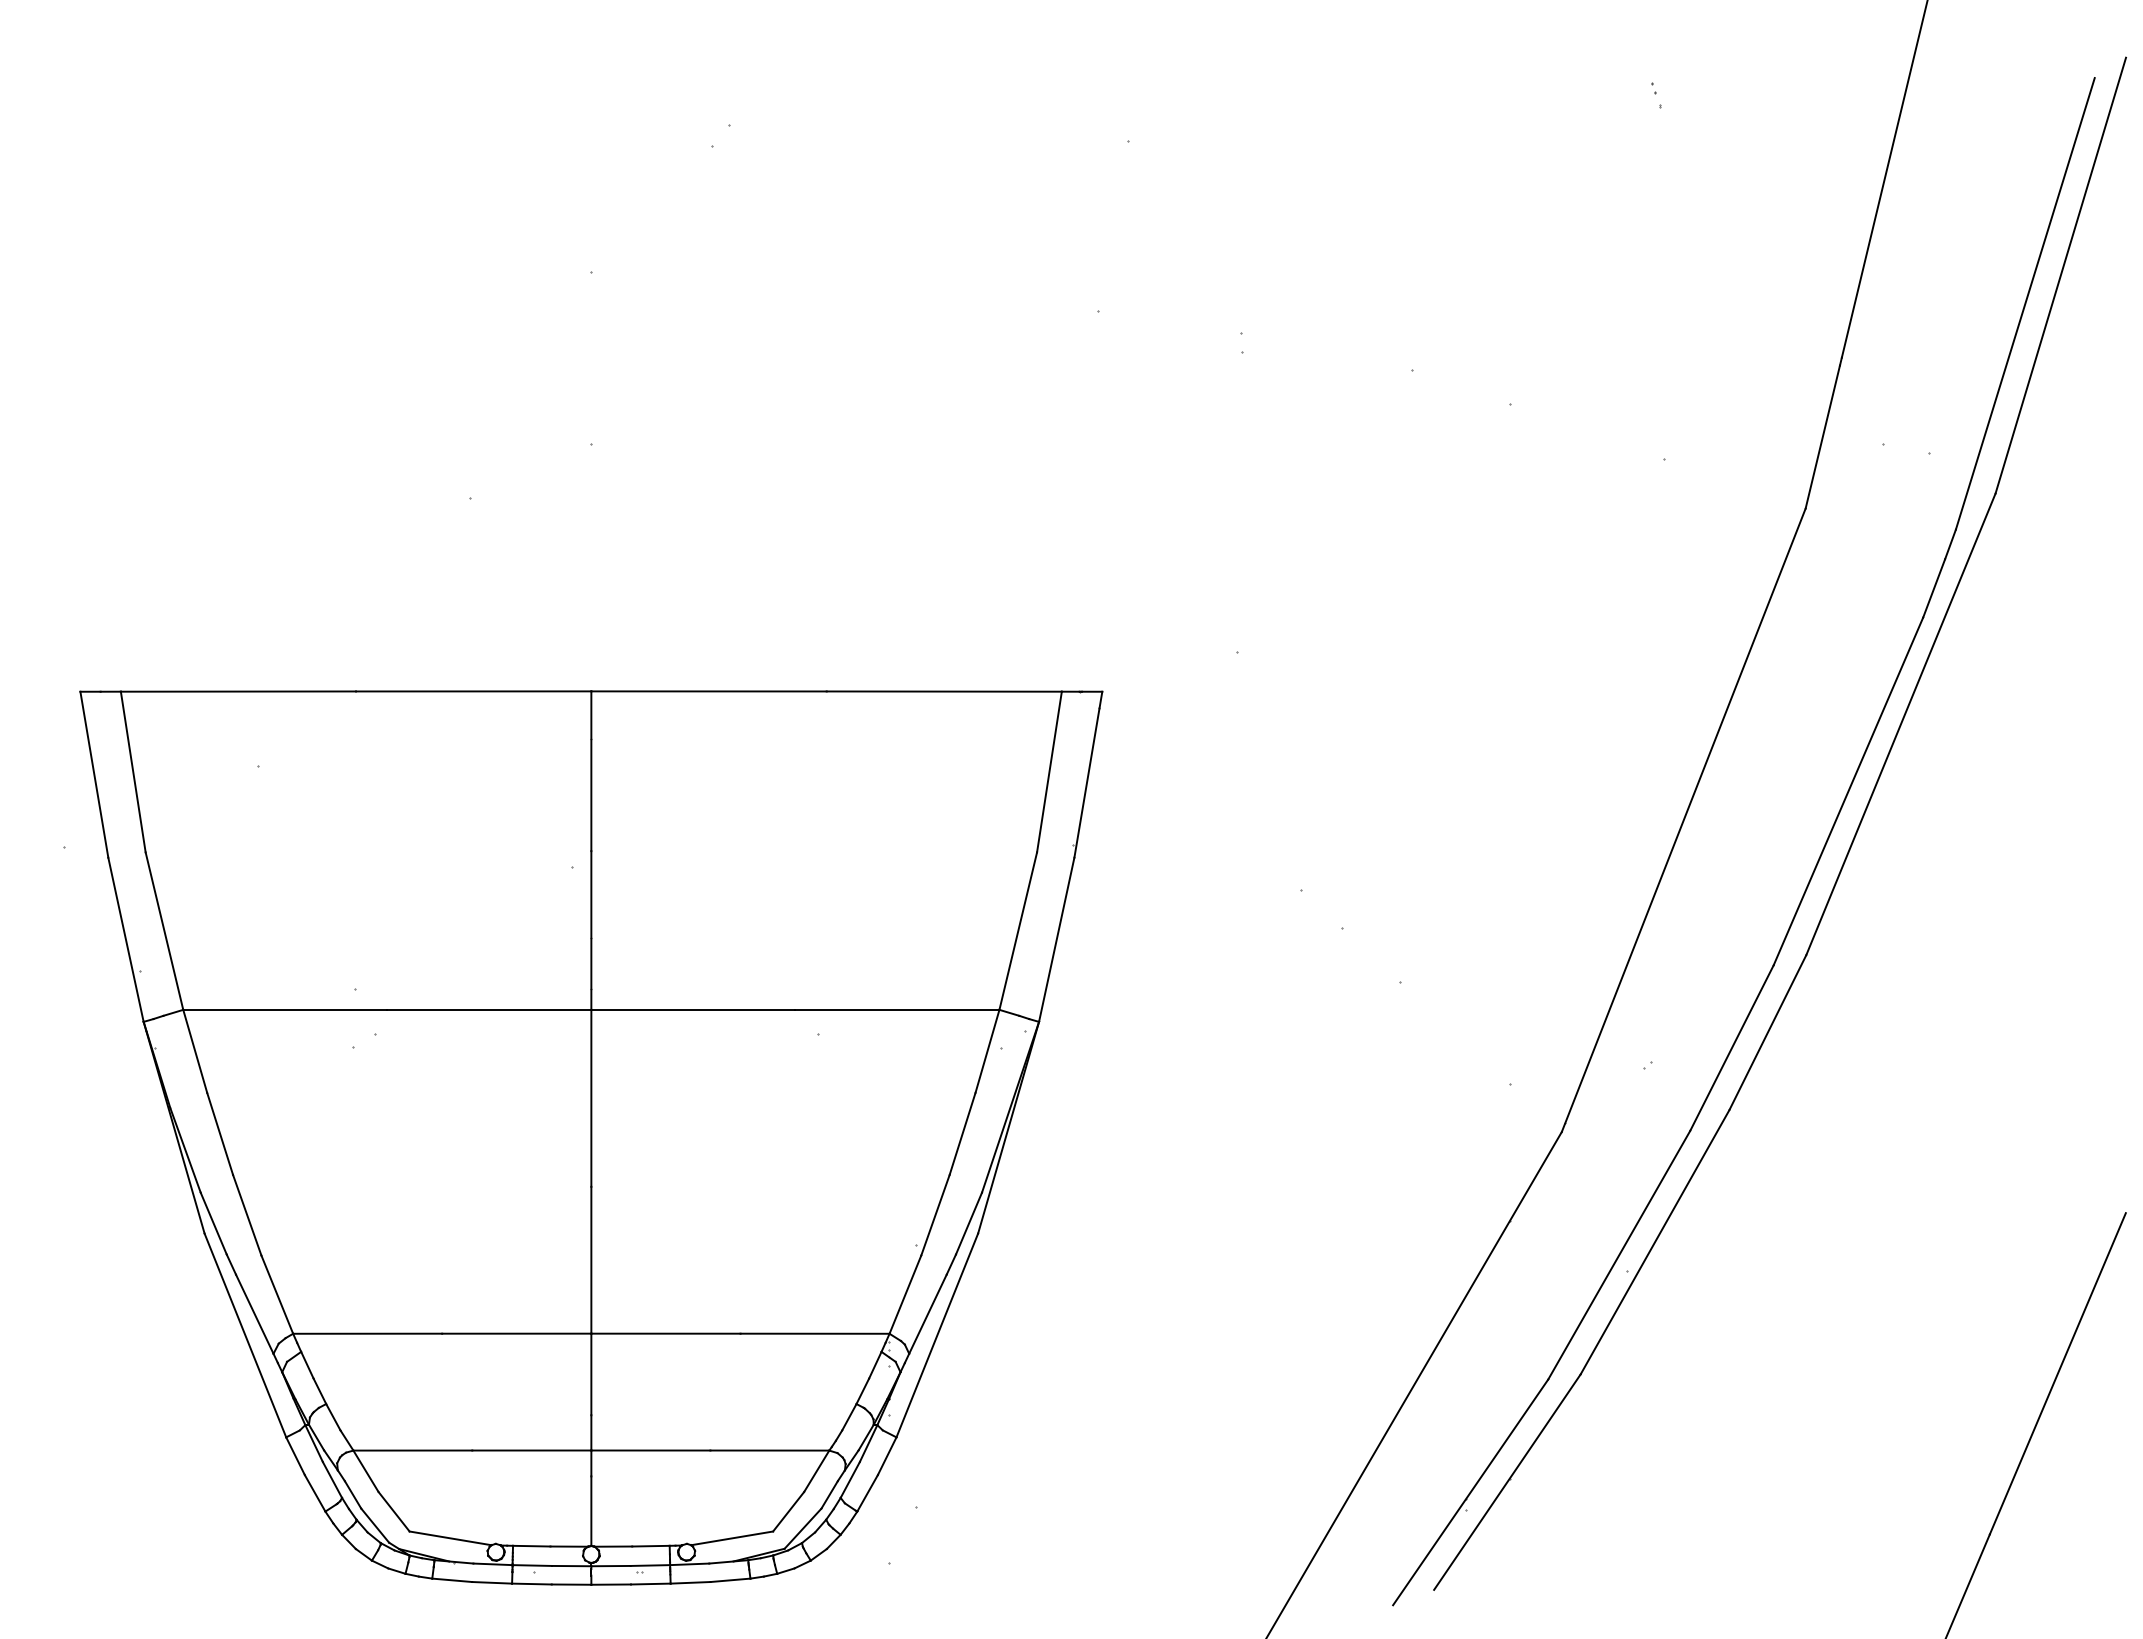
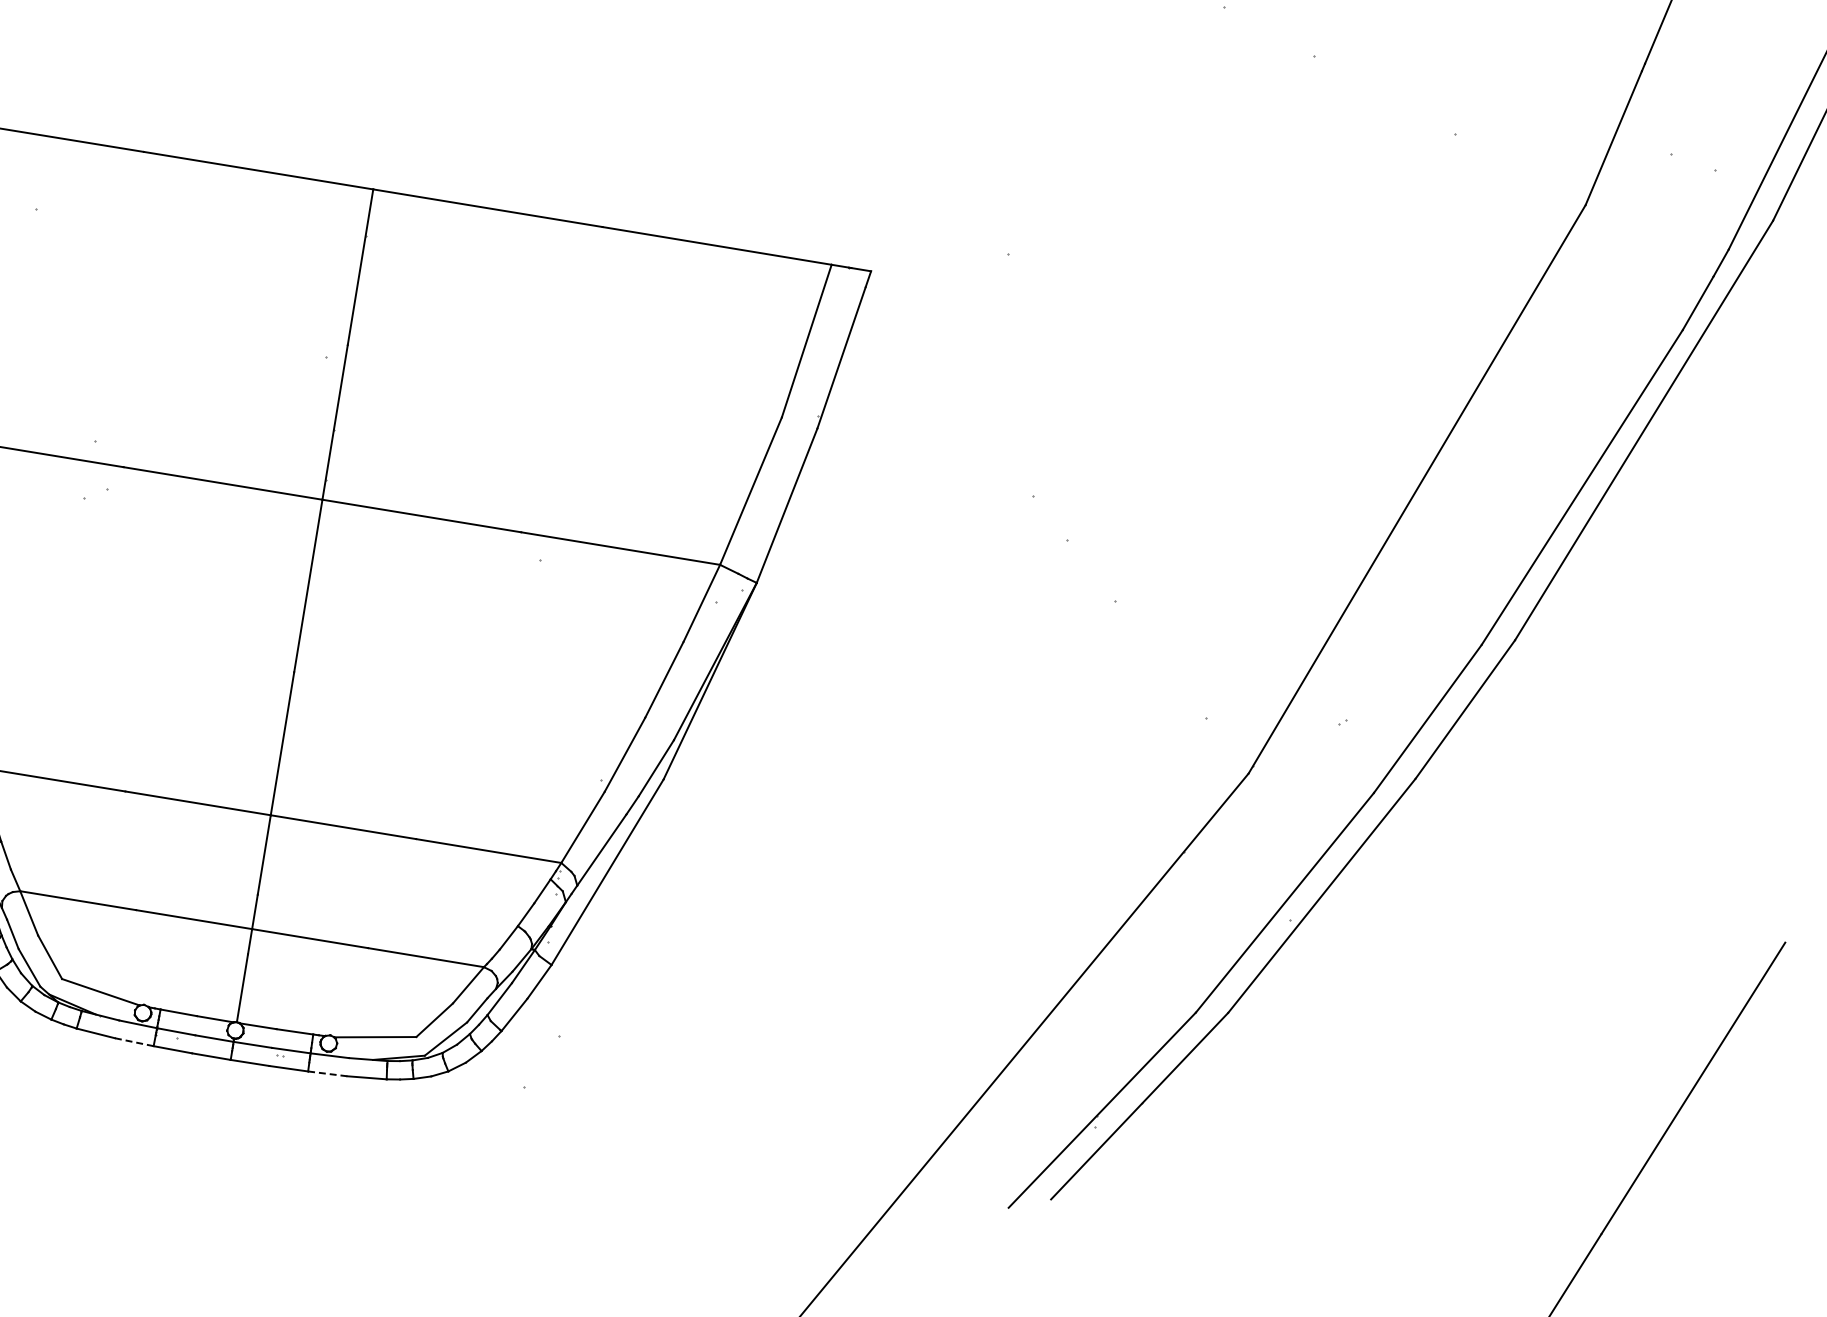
line: (492, 1582) -> (134, 1041), solid -> dashed
line: (690, 1582) -> (327, 1073), solid -> dashed

